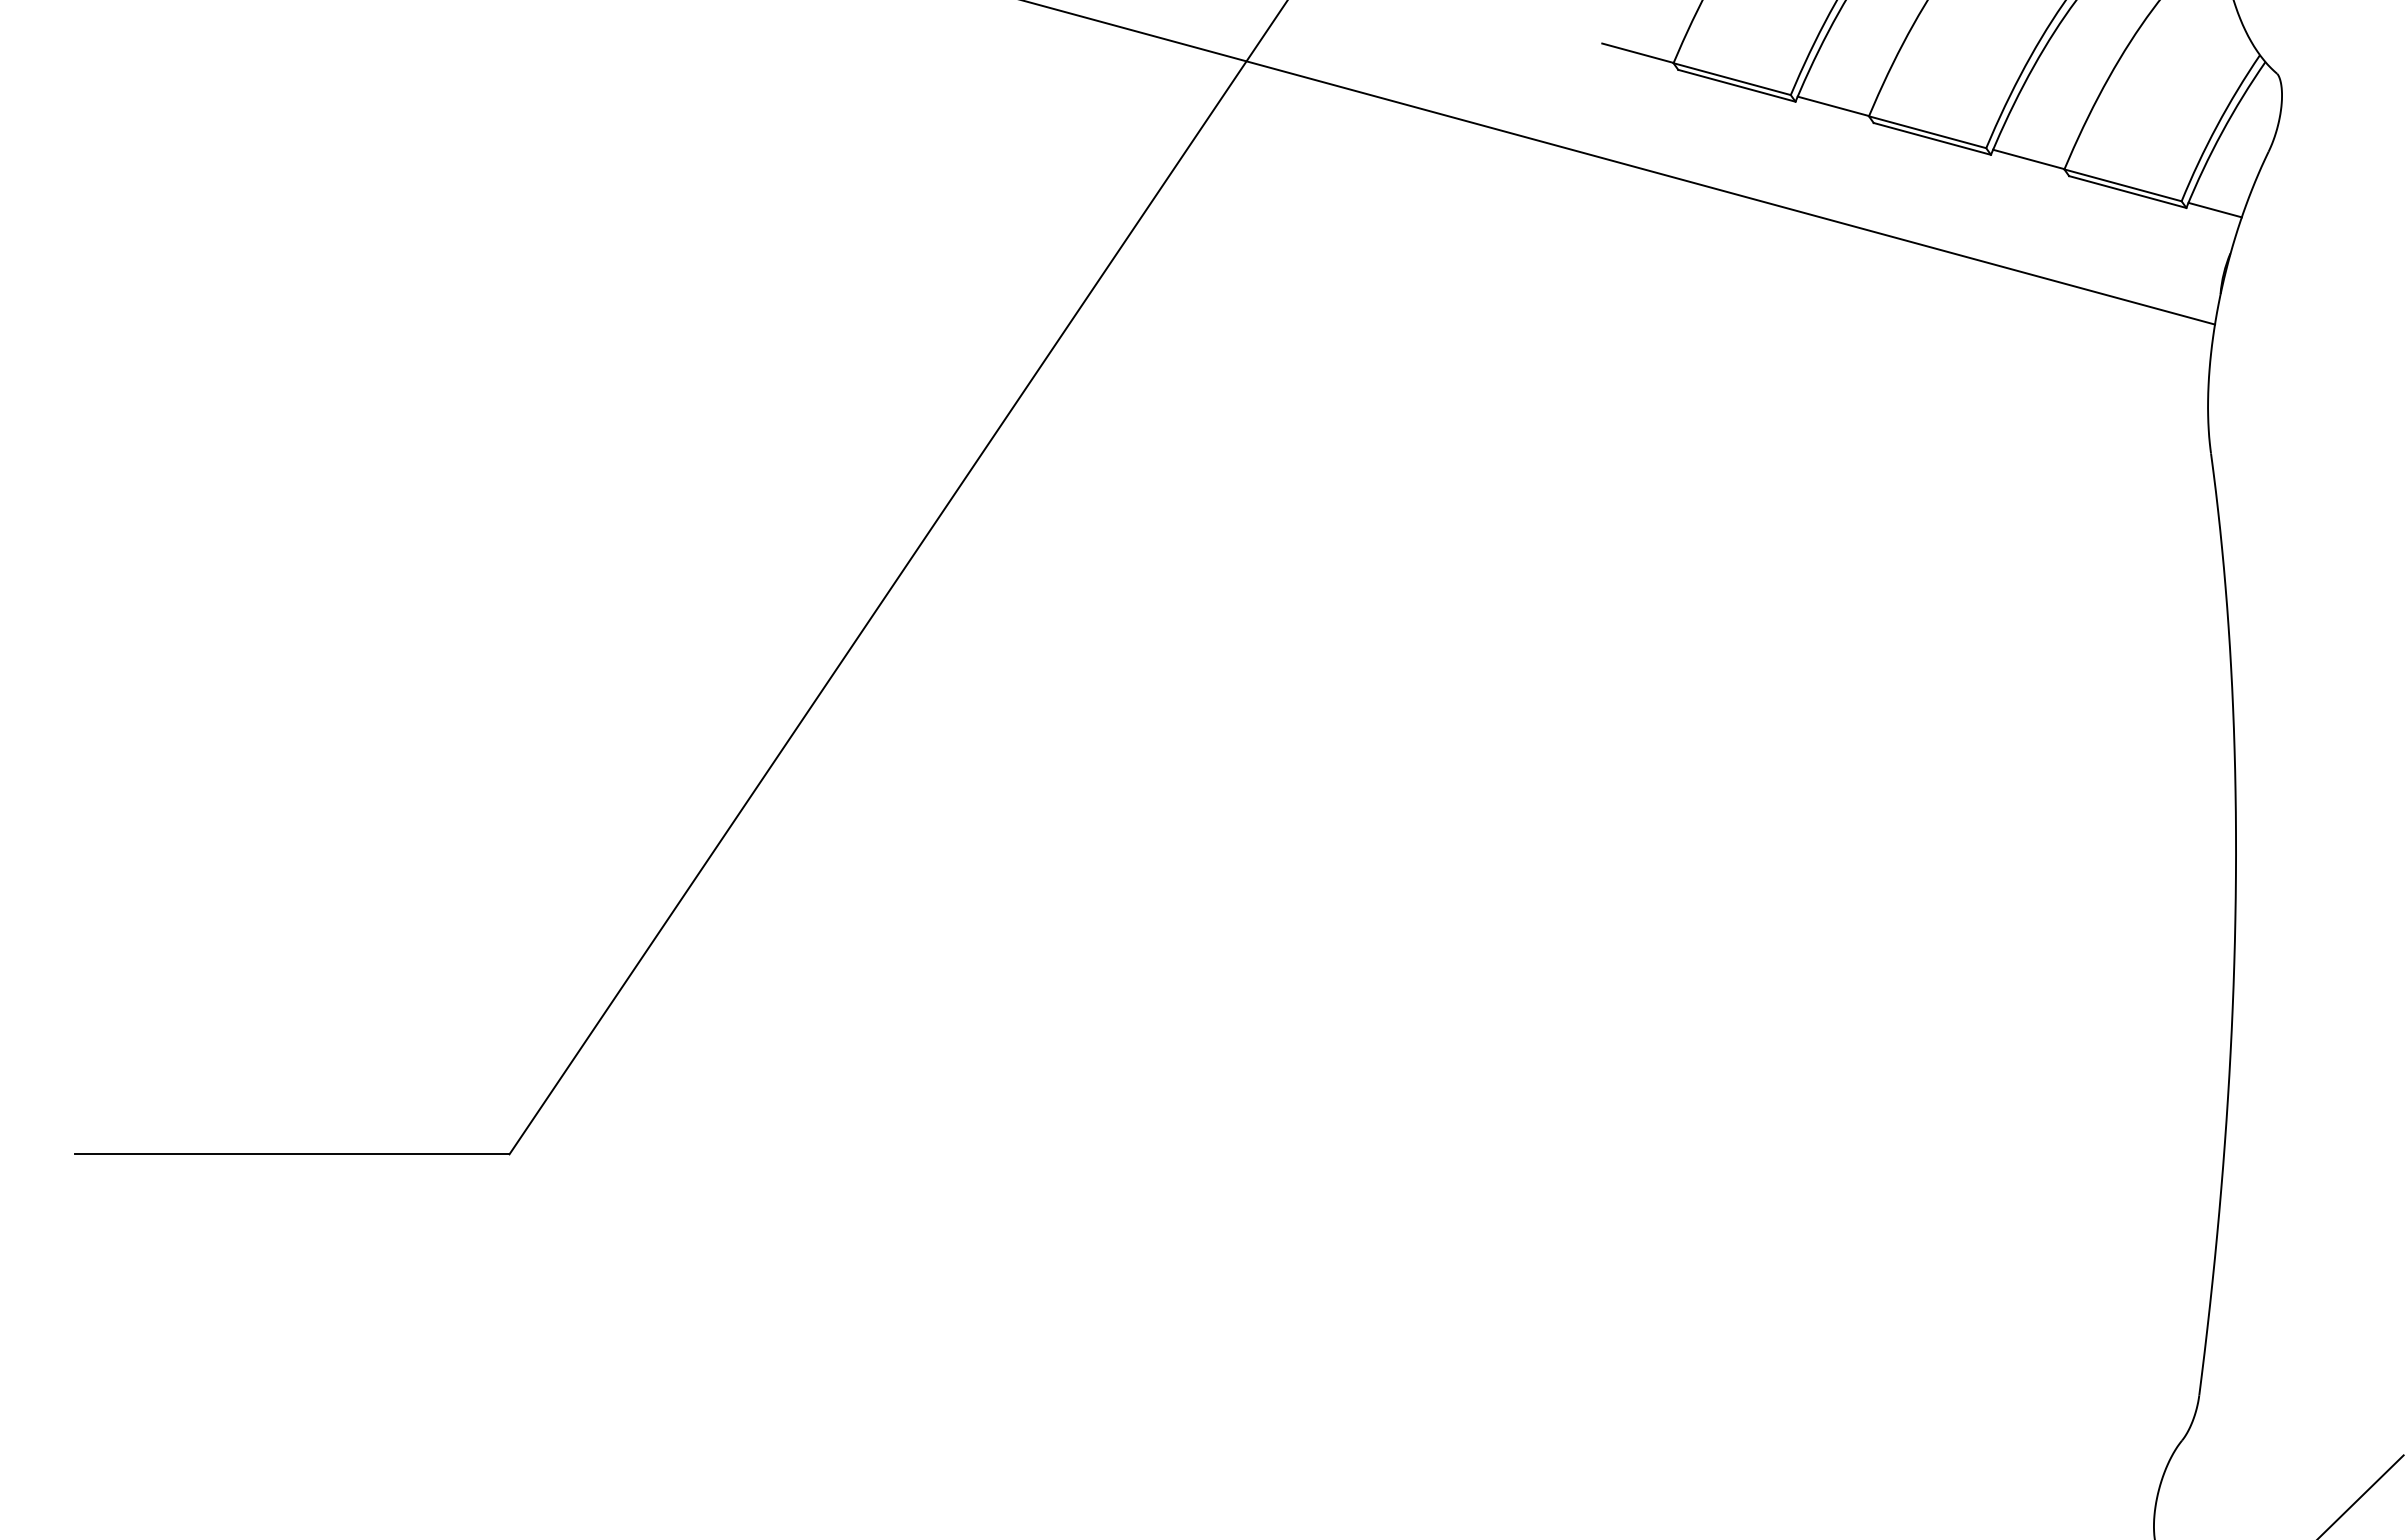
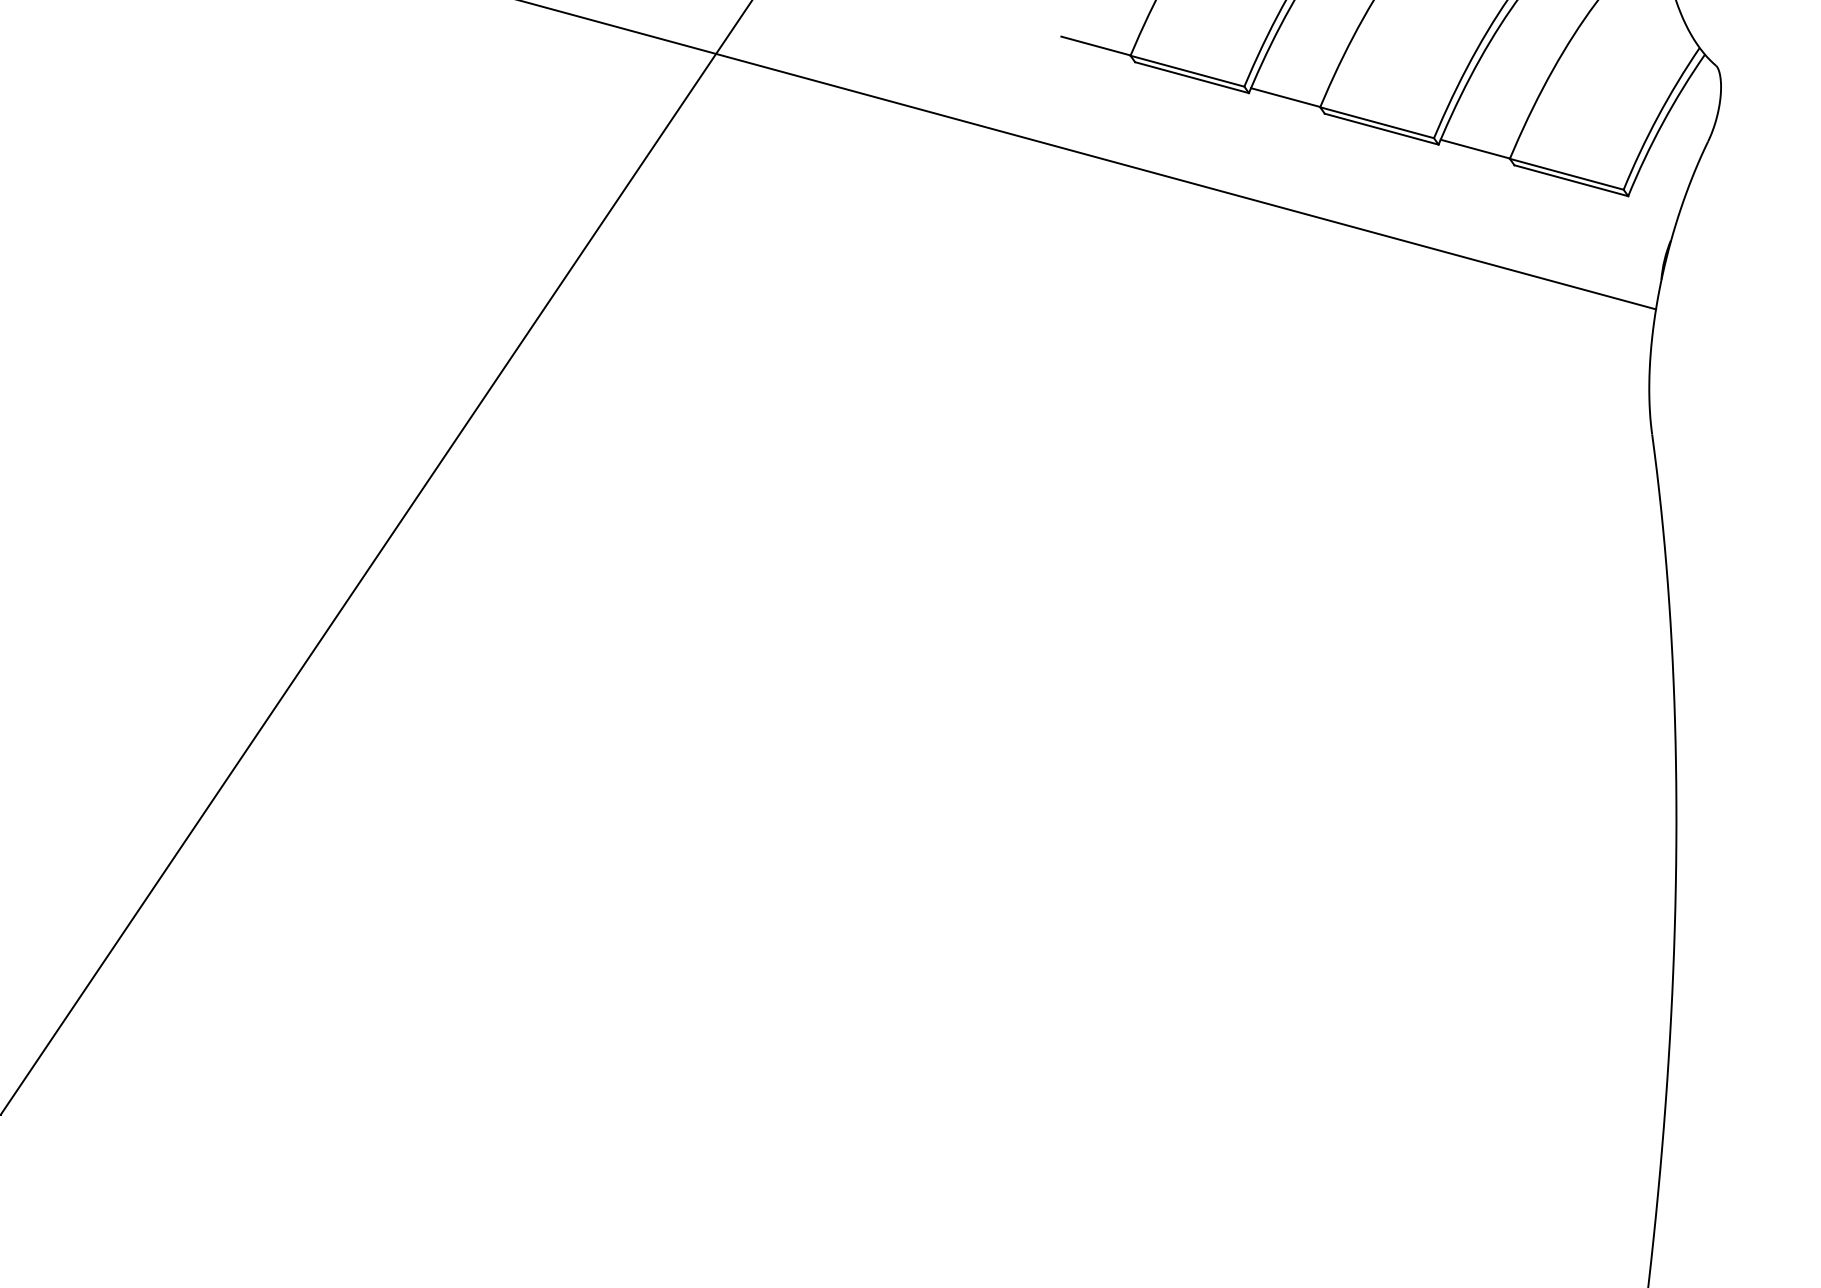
line: (2214, 209) -> (1655, 197), removed

